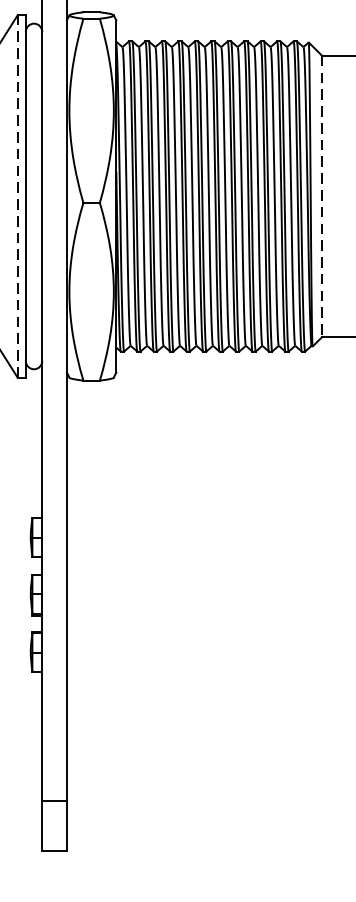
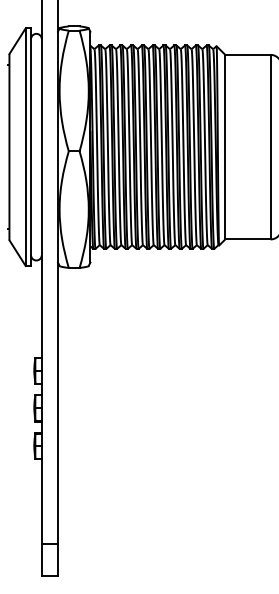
line: (17, 196) -> (25, 147), dashed -> solid
line: (322, 196) -> (225, 147), dashed -> solid

